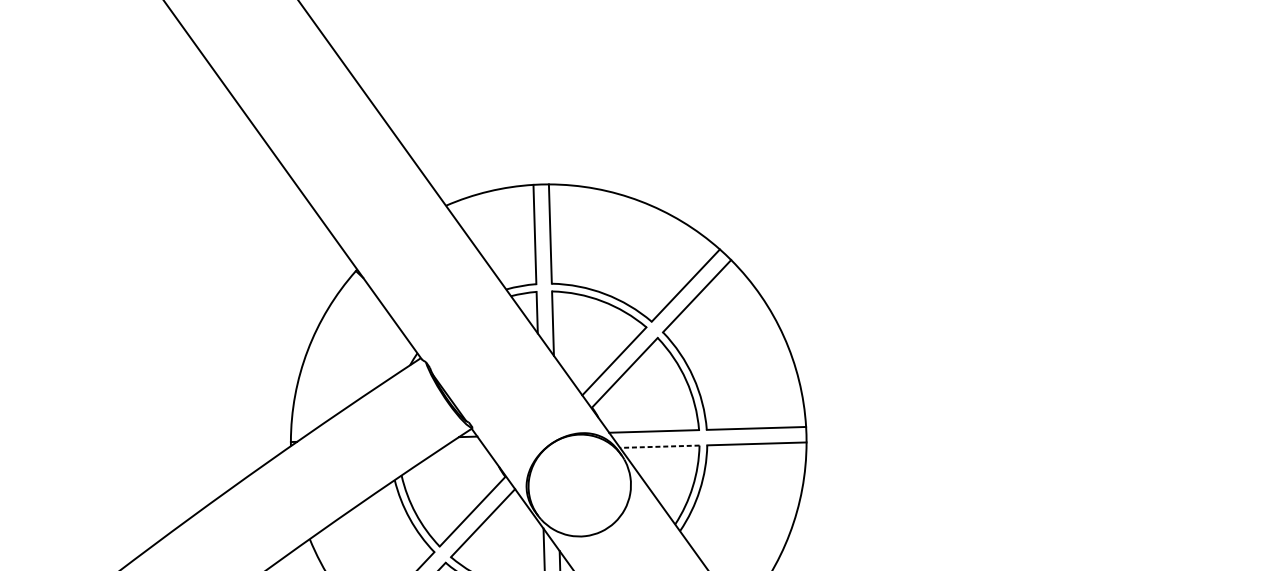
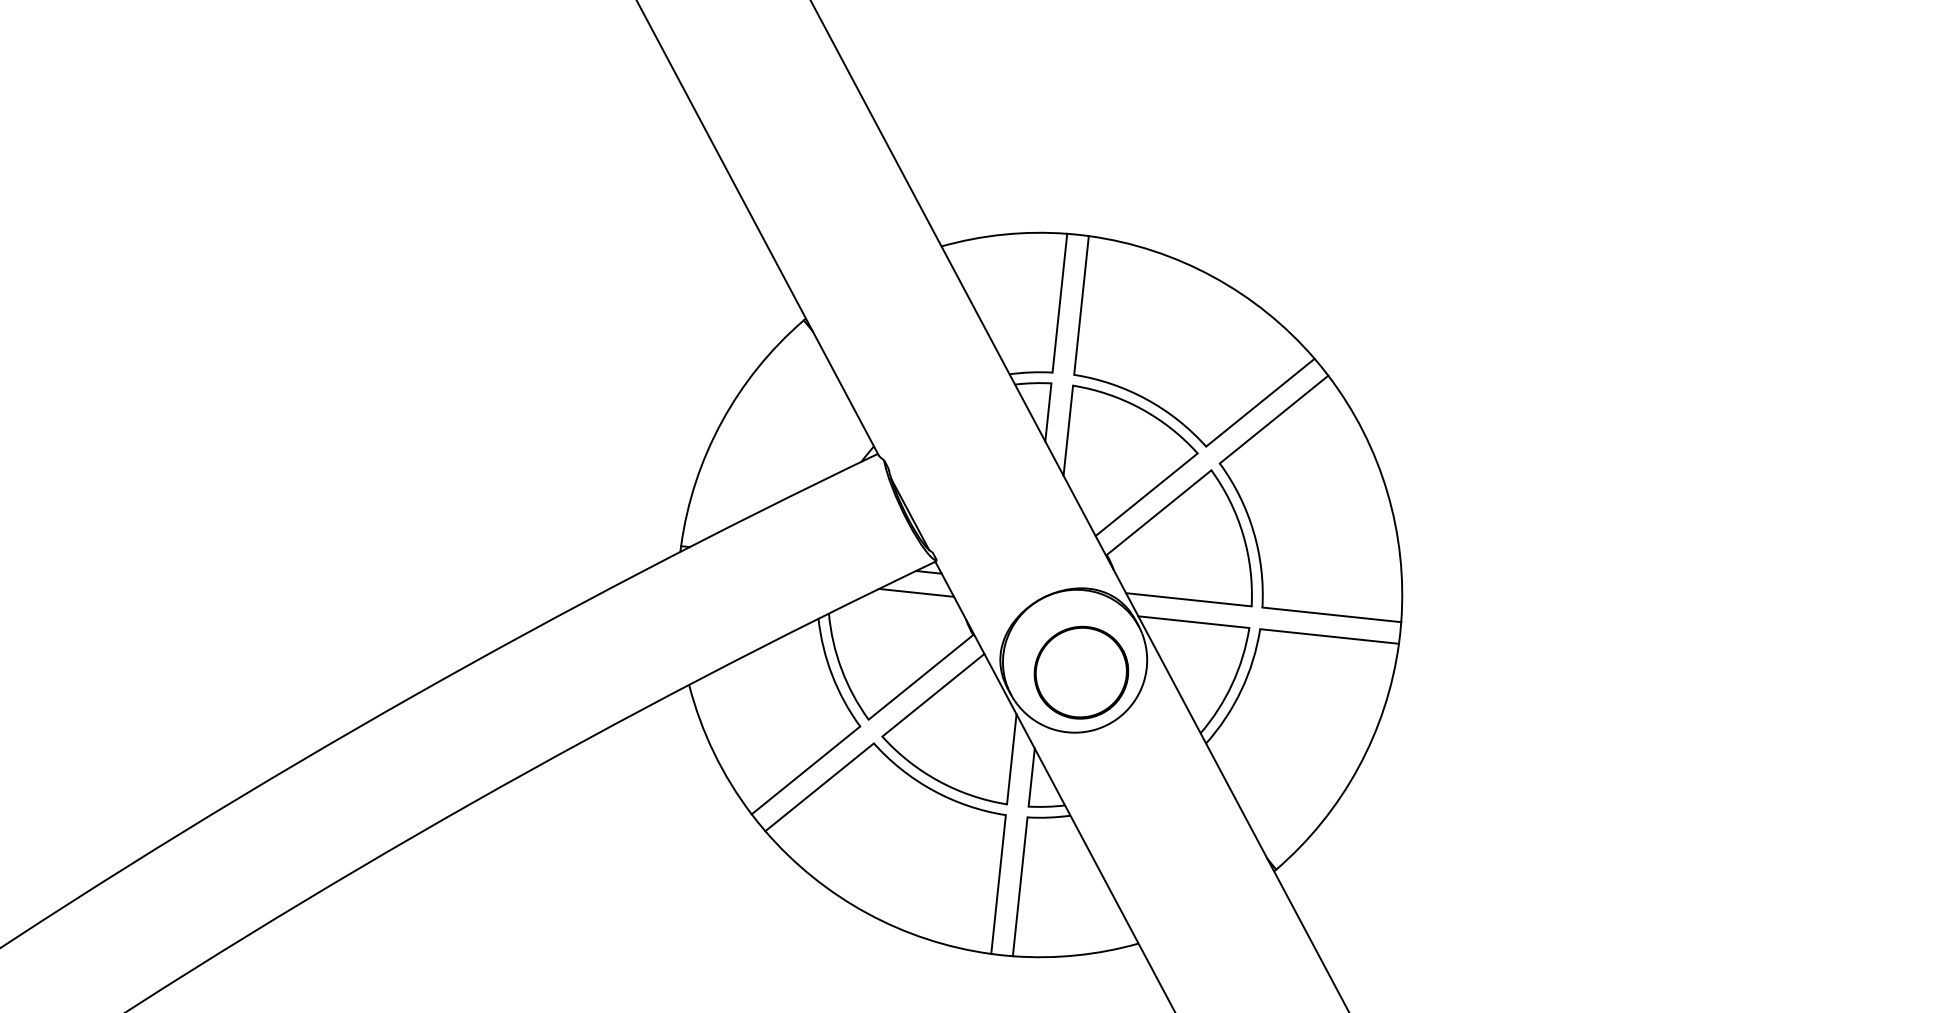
line: (659, 447) -> (1193, 622), dashed -> solid
line: (461, 452) -> (916, 592), added
part: (585, 492) -> (1081, 672), added

